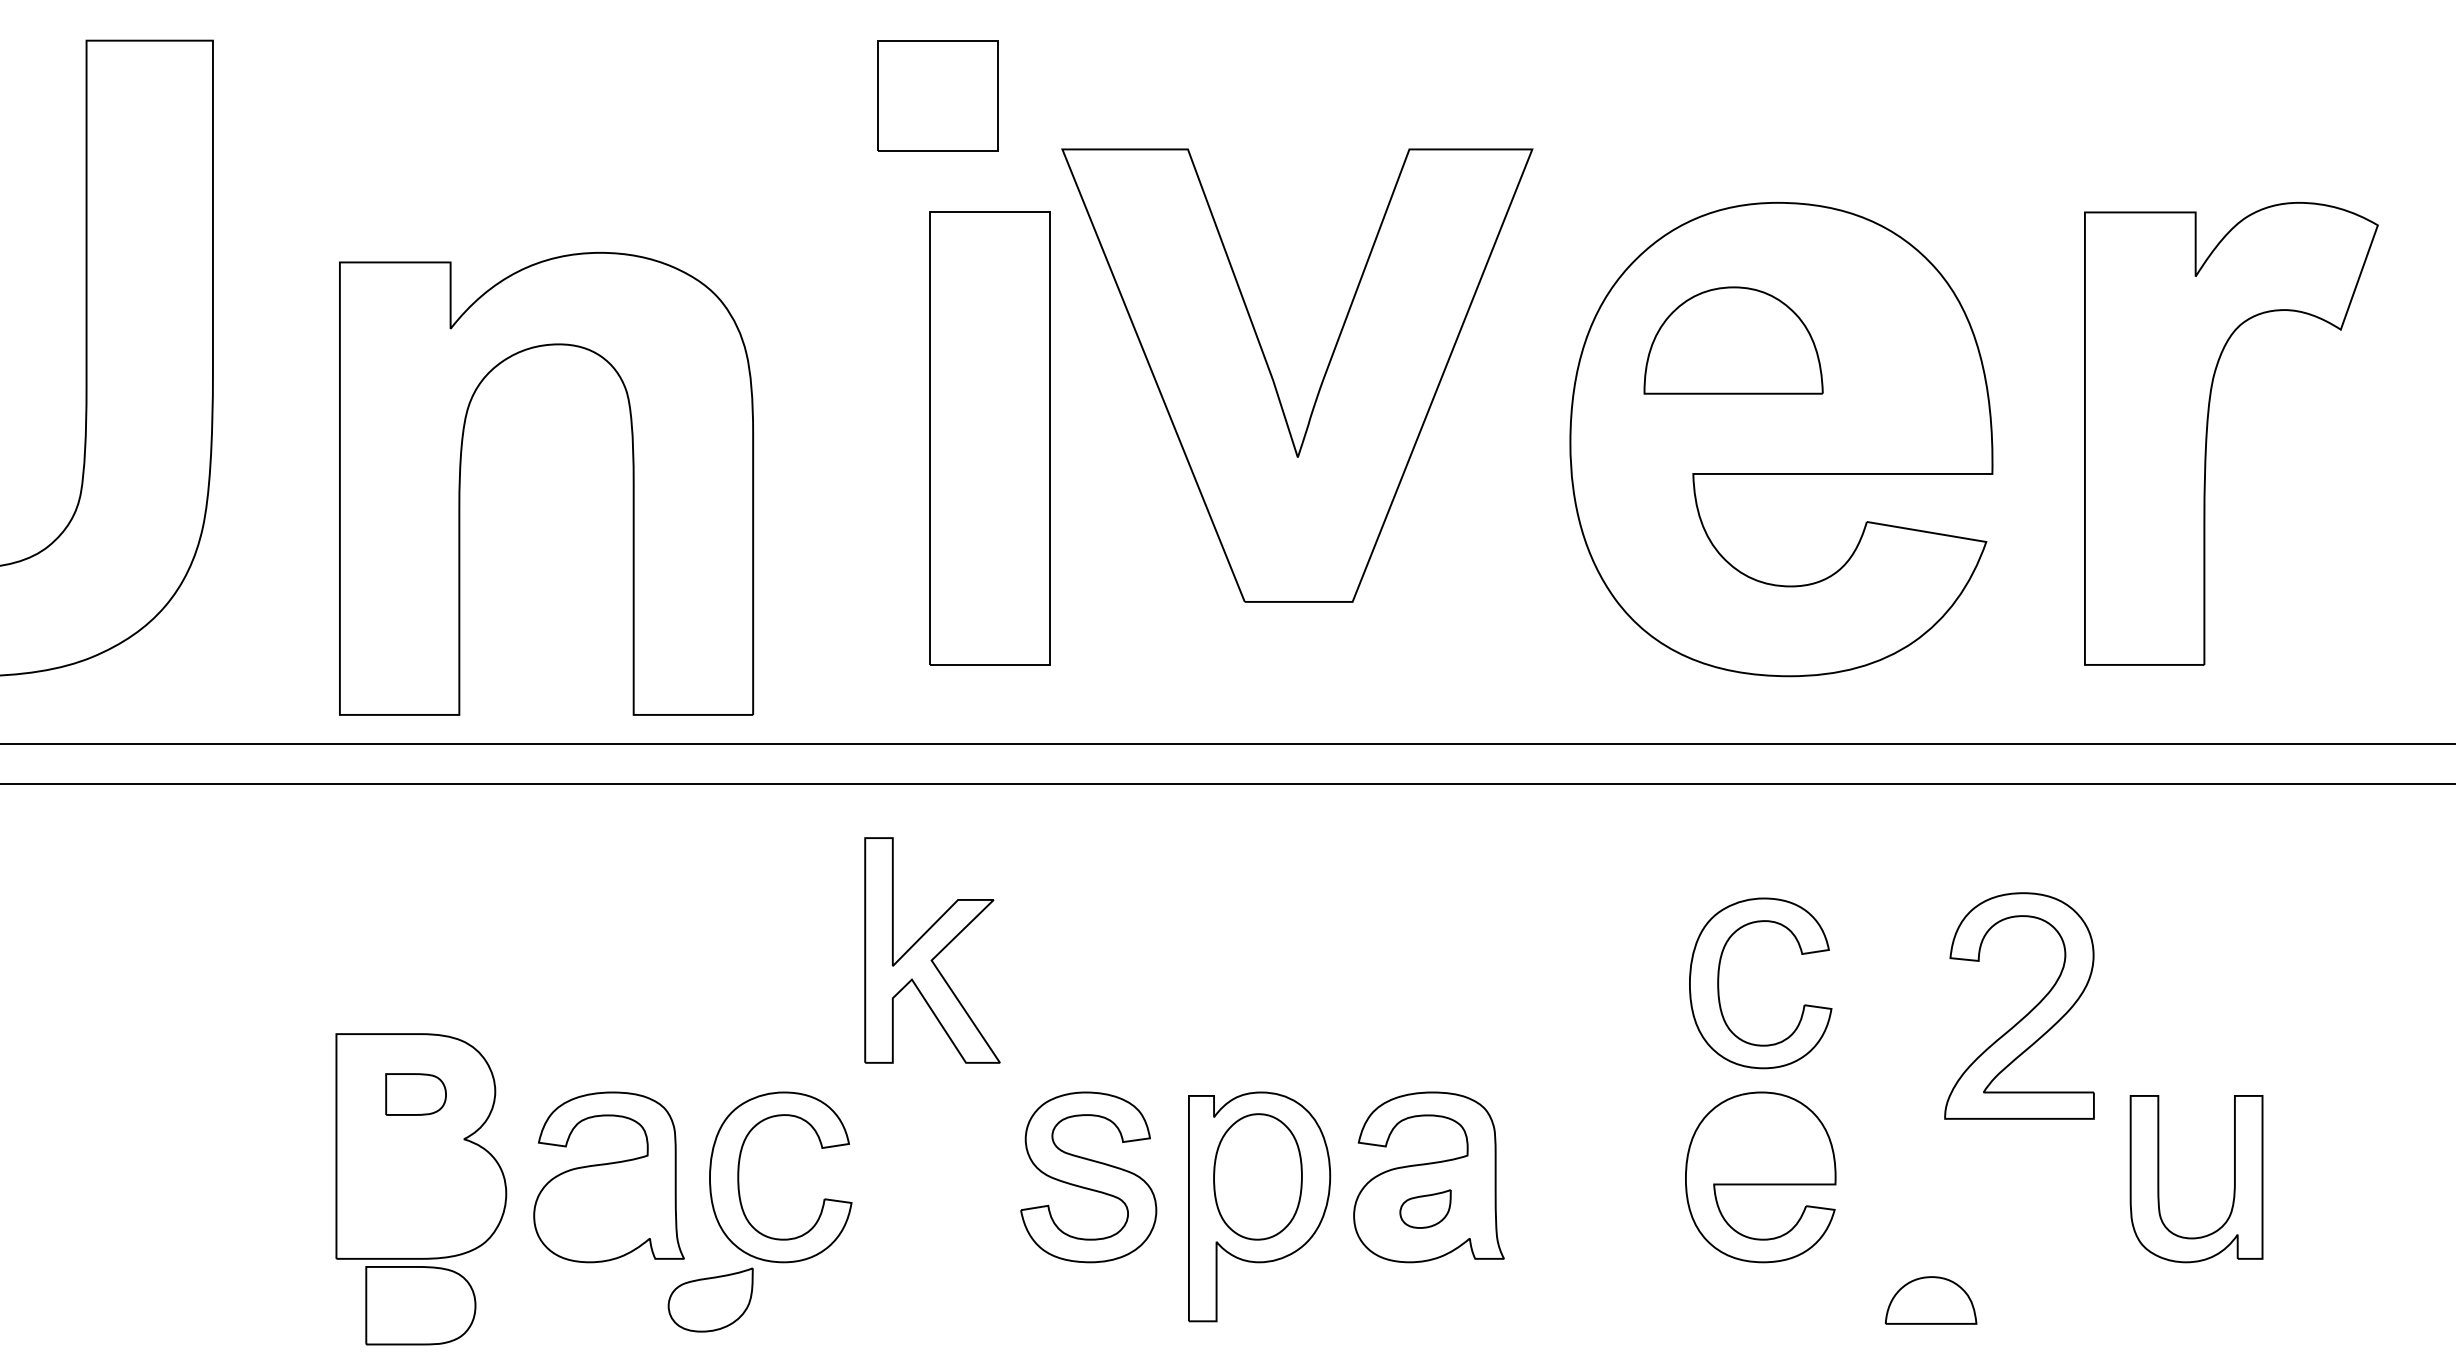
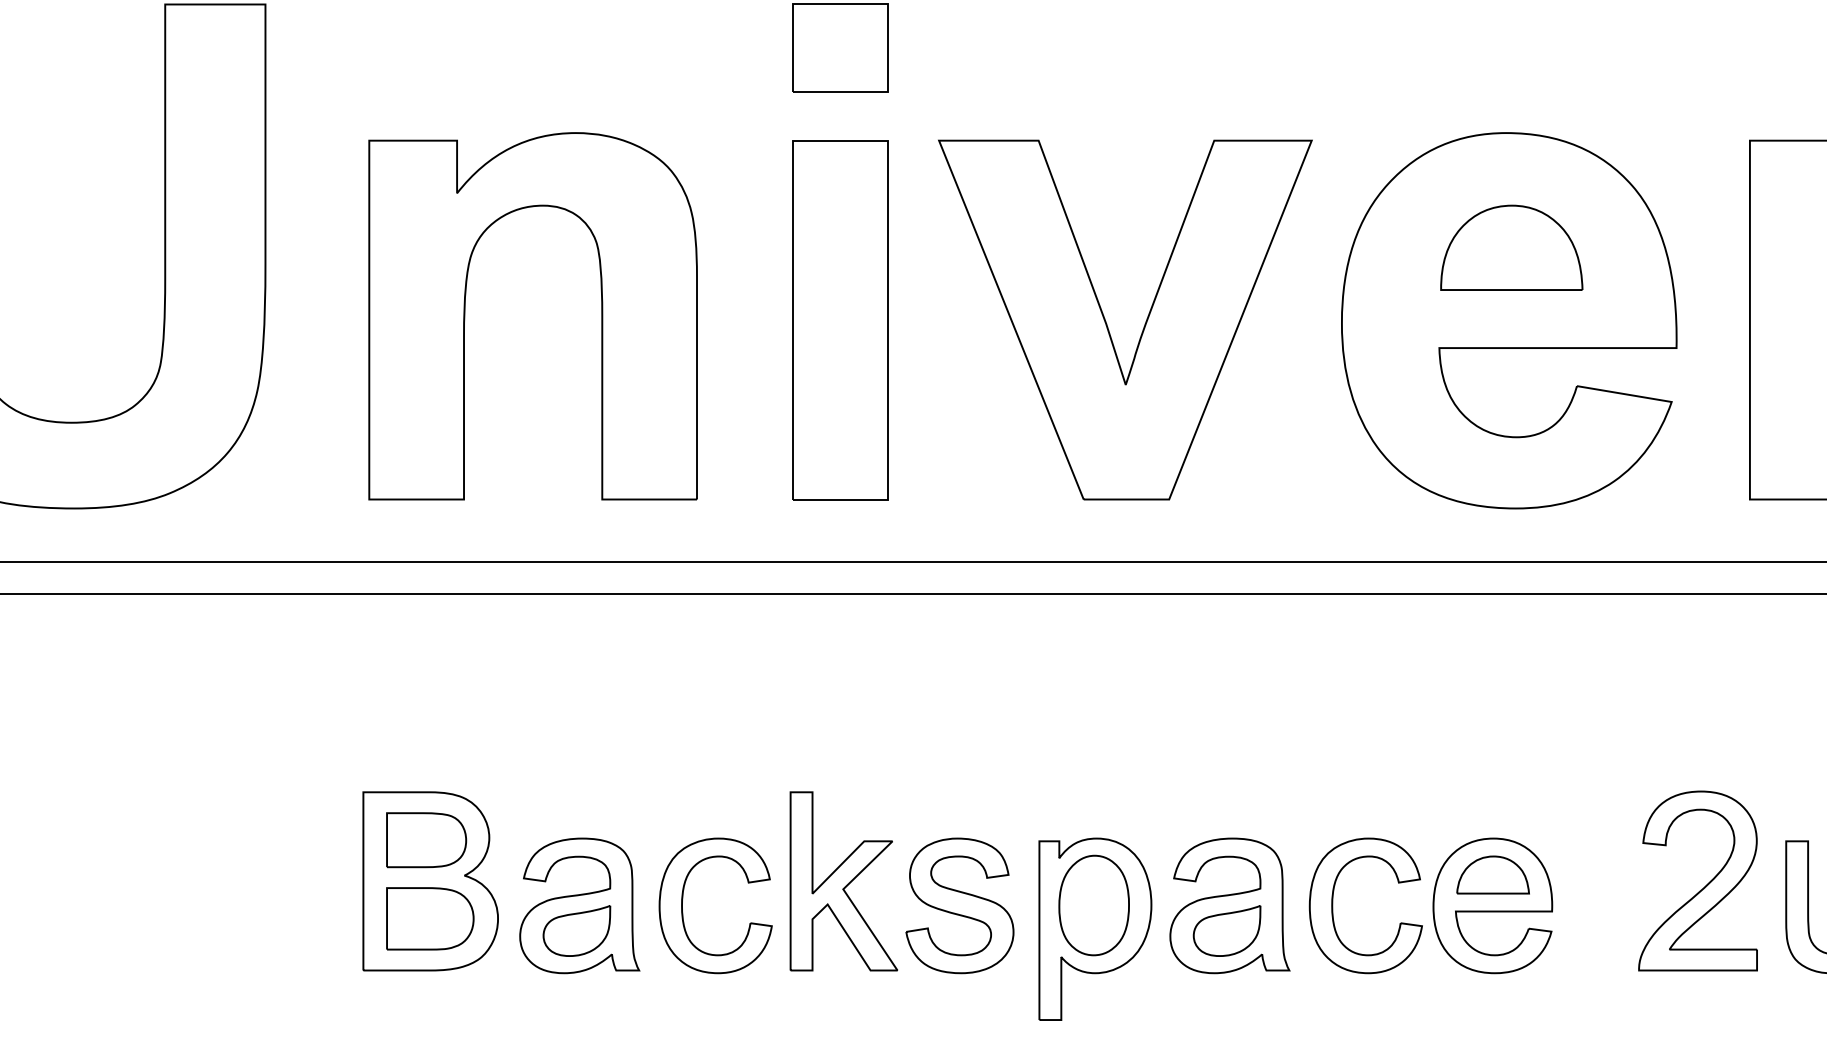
part: (1733, 340) -> (1511, 247), moved
part: (1275, 383) -> (1108, 326), moved
part: (989, 438) -> (840, 319), moved
part: (460, 483) -> (464, 315), moved
part: (932, 950) -> (843, 881), moved
part: (1719, 983) -> (1333, 905), moved
part: (2027, 1013) -> (1704, 886), moved
part: (415, 1094) -> (426, 840), size x1.67
part: (1425, 1208) -> (1227, 930), size x1.67
part: (710, 1299) -> (576, 930), moved
part: (1930, 1300) -> (1492, 875), moved
part: (420, 1305) -> (430, 918), moved

